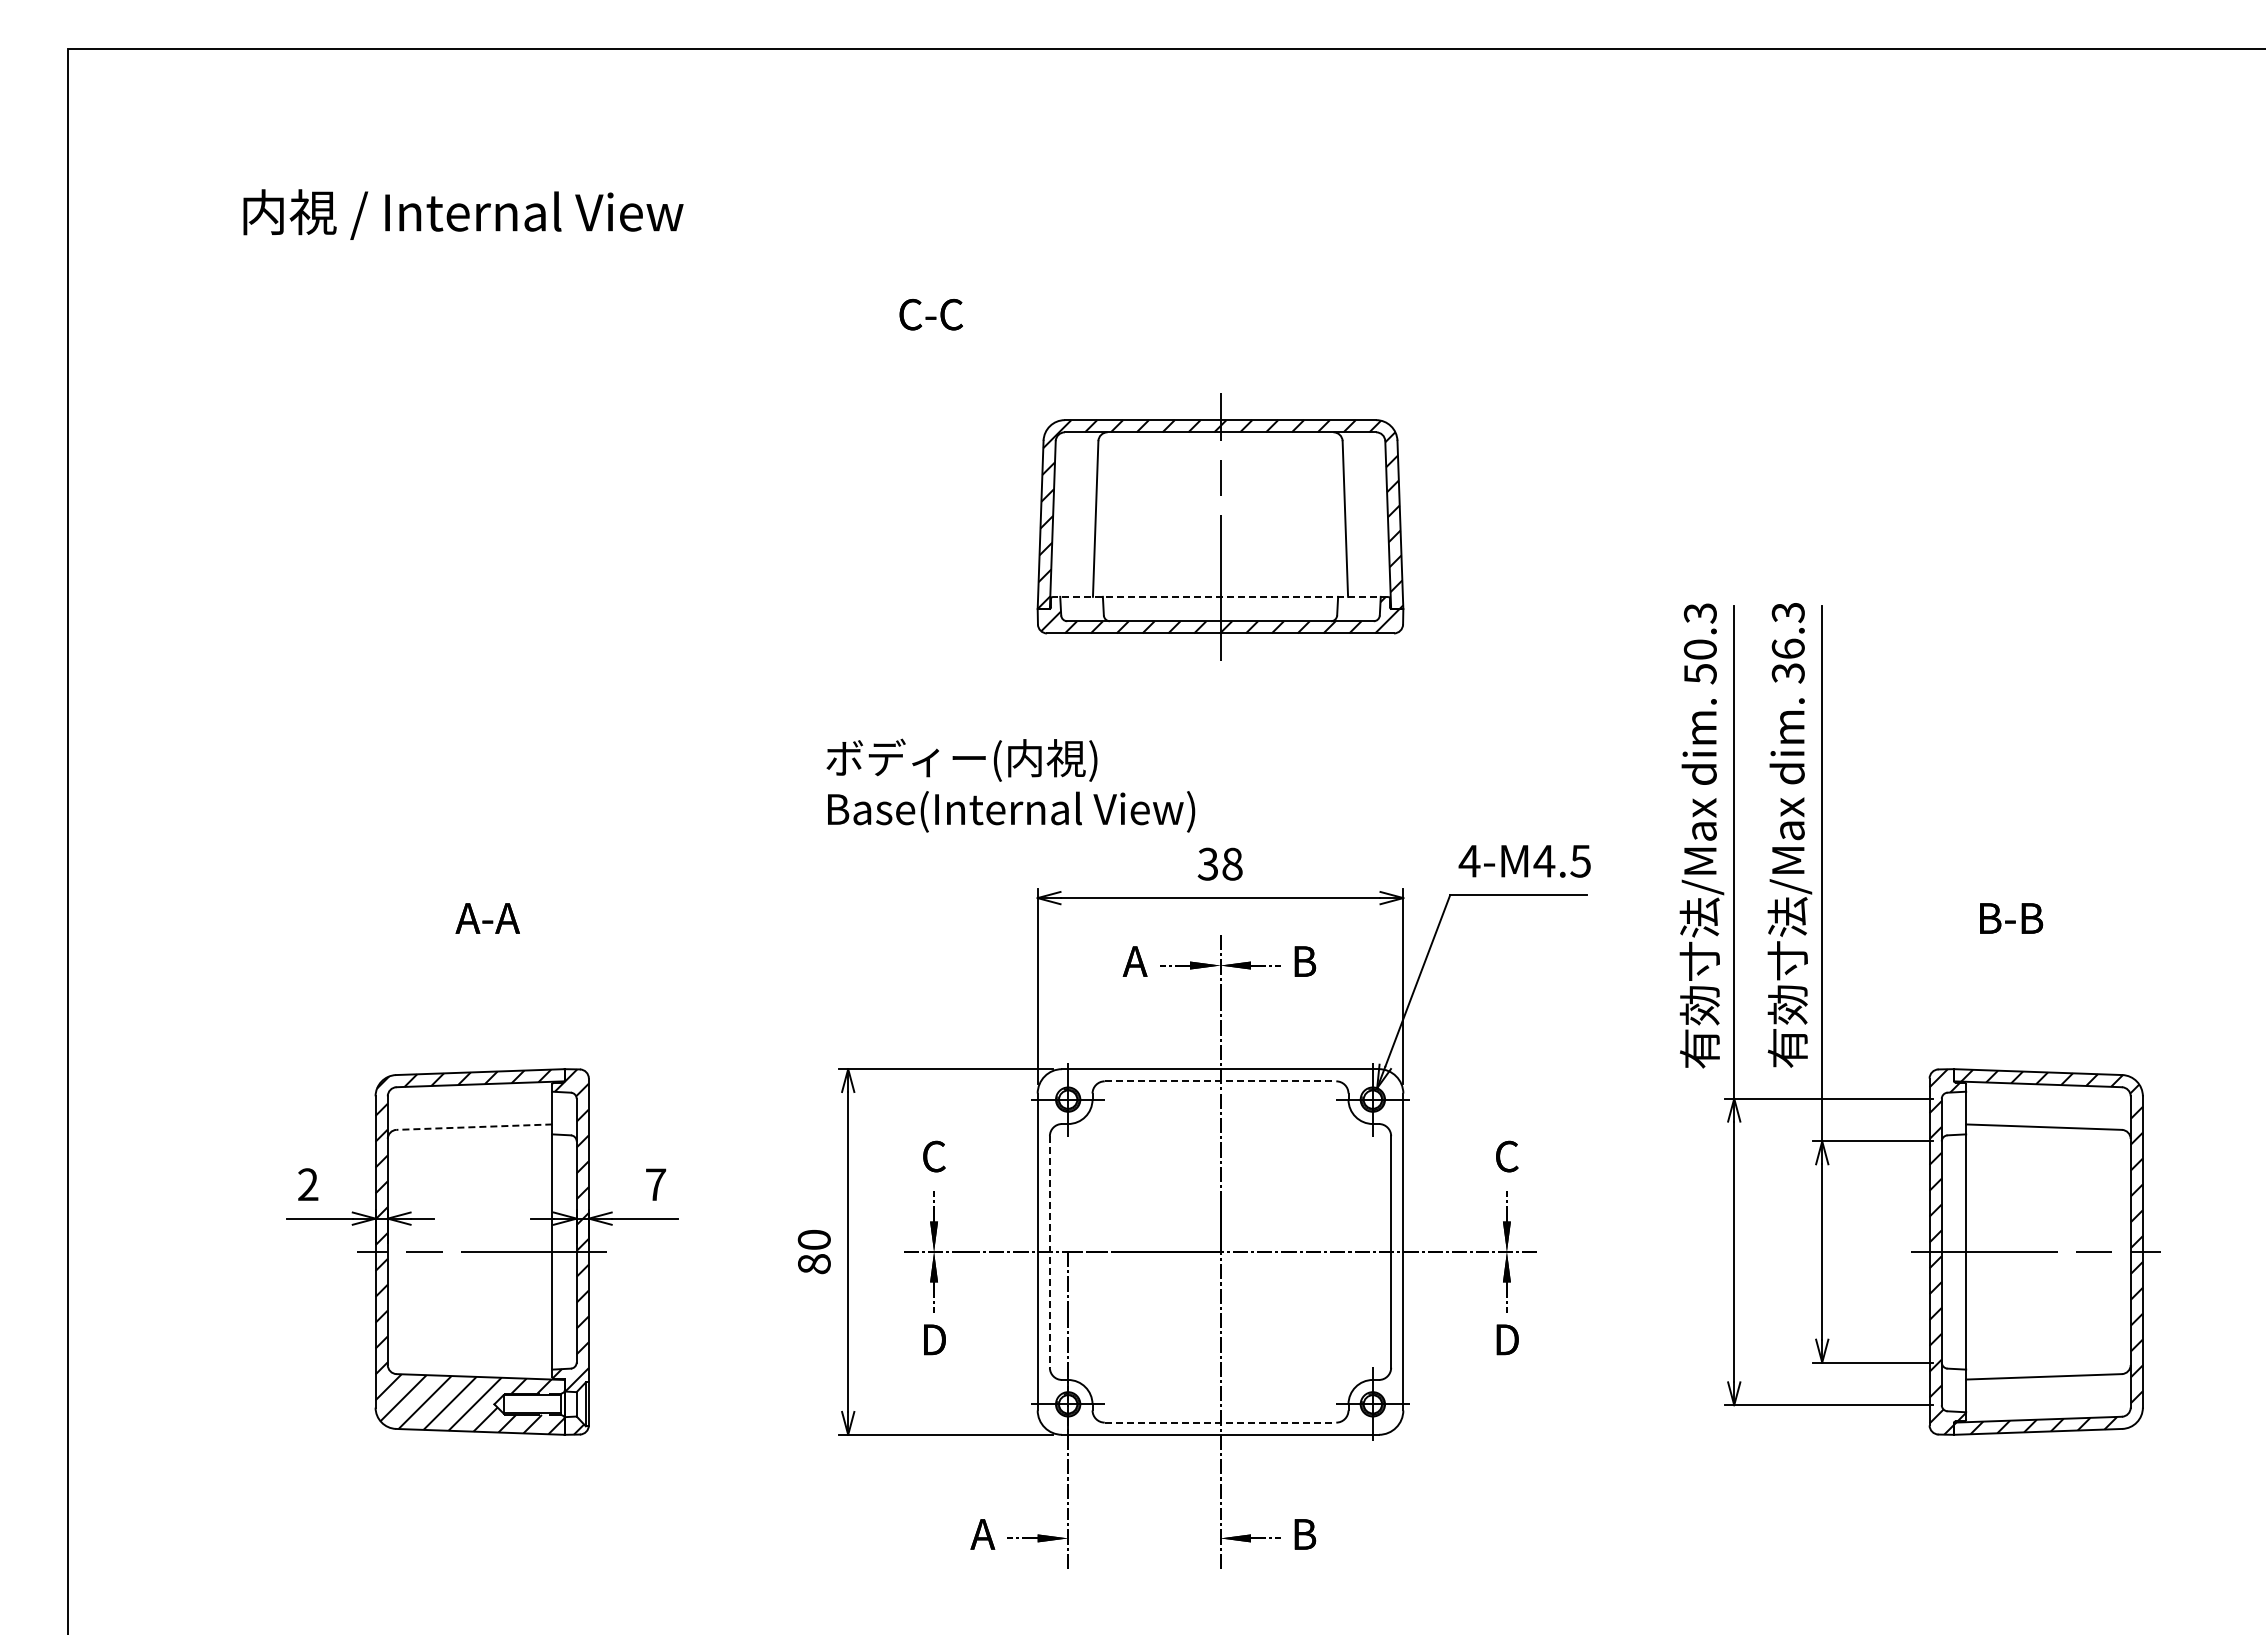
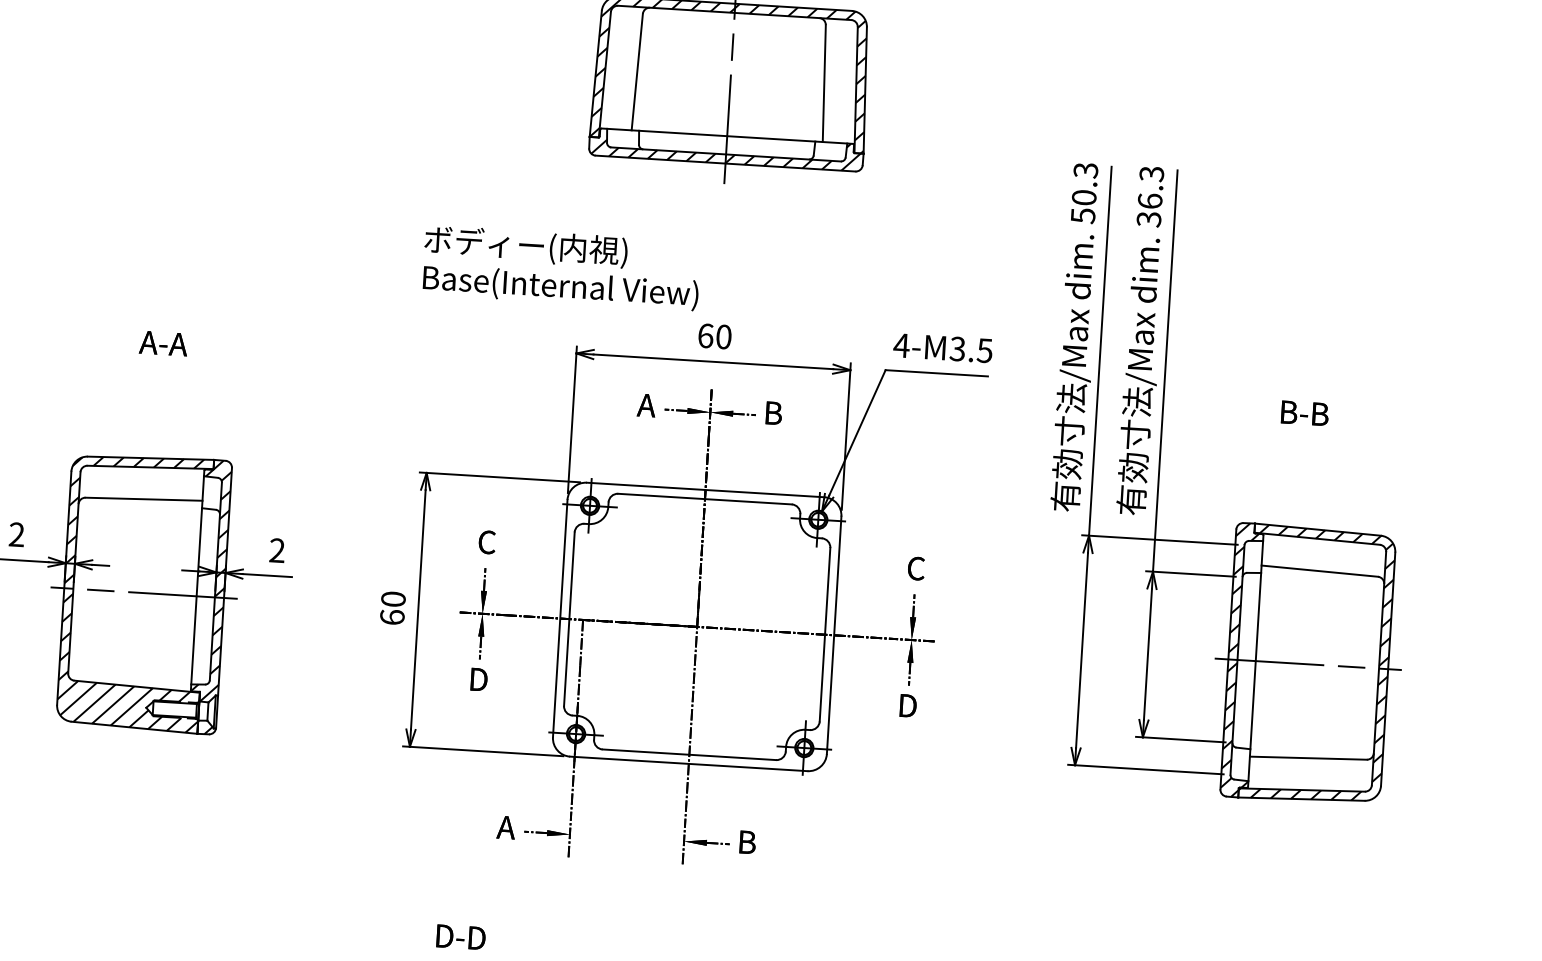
line: (1220, 596) -> (727, 135), dashed -> solid
text: (1544, 860) -> (957, 348), 4-M4.5 -> 4-M3.5
text: (1219, 863) -> (714, 335), 38 -> 60
line: (1220, 1081) -> (705, 499), dashed -> solid
line: (474, 1127) -> (144, 499), dashed -> solid
text: (655, 1184) -> (277, 550), 7 -> 2
line: (1049, 1251) -> (569, 618), dashed -> solid
text: (813, 1263) -> (391, 616), 80 -> 60
line: (1220, 1422) -> (689, 754), dashed -> solid

